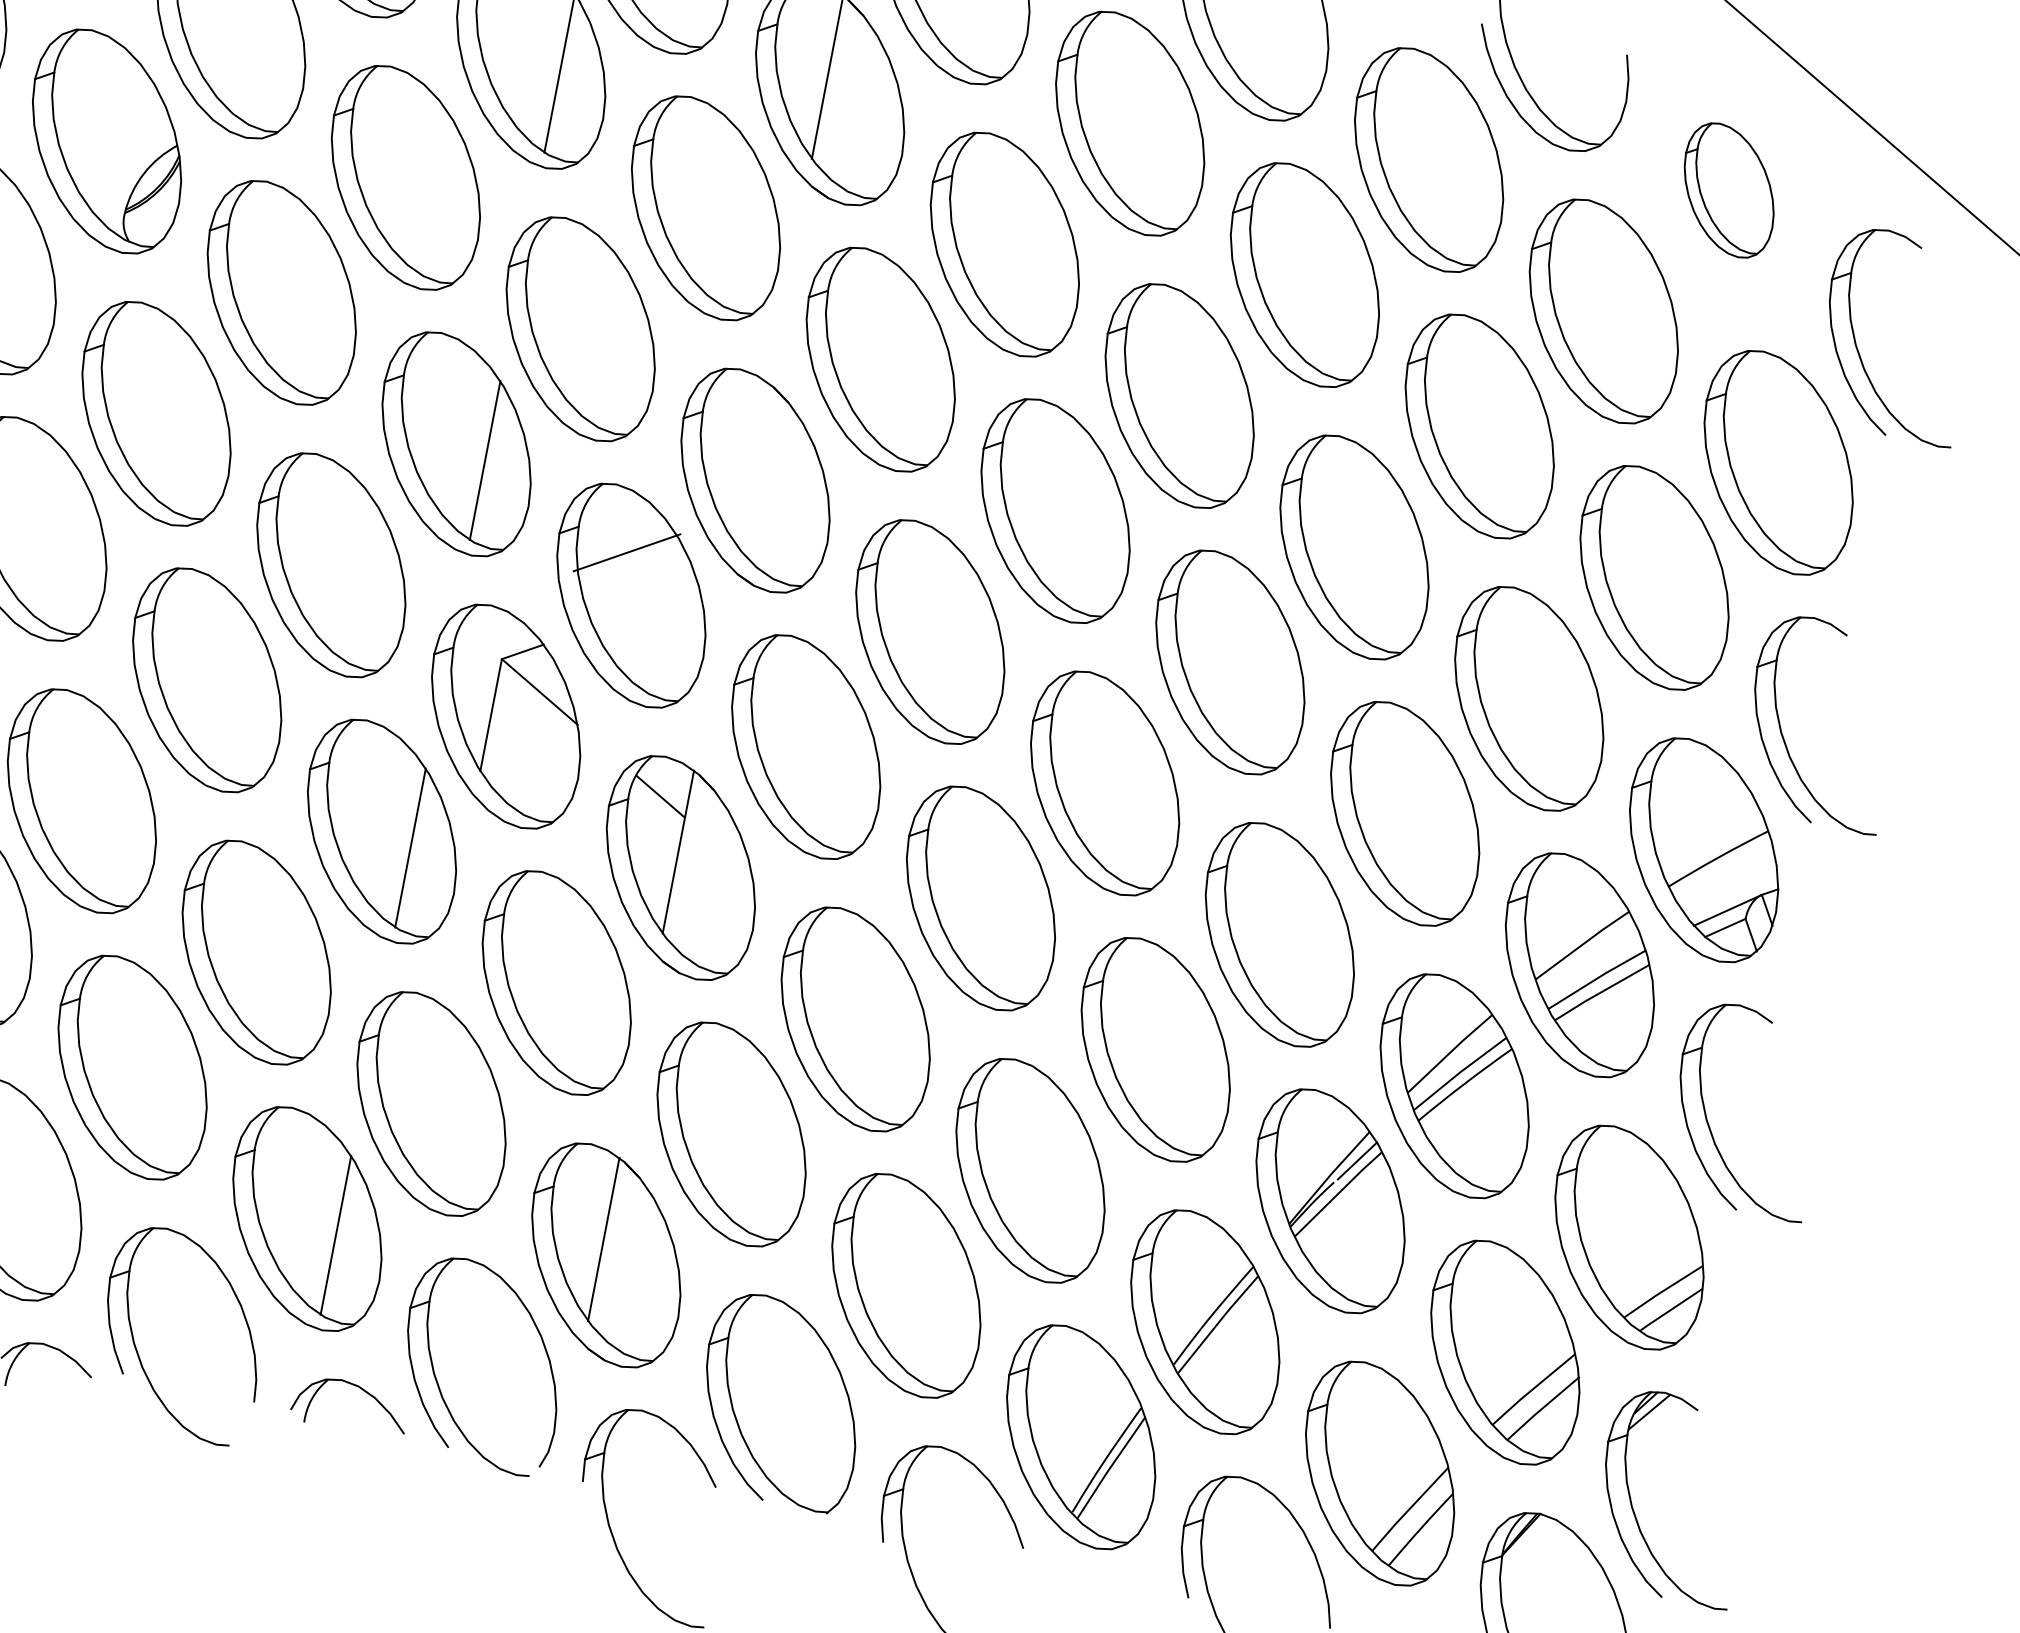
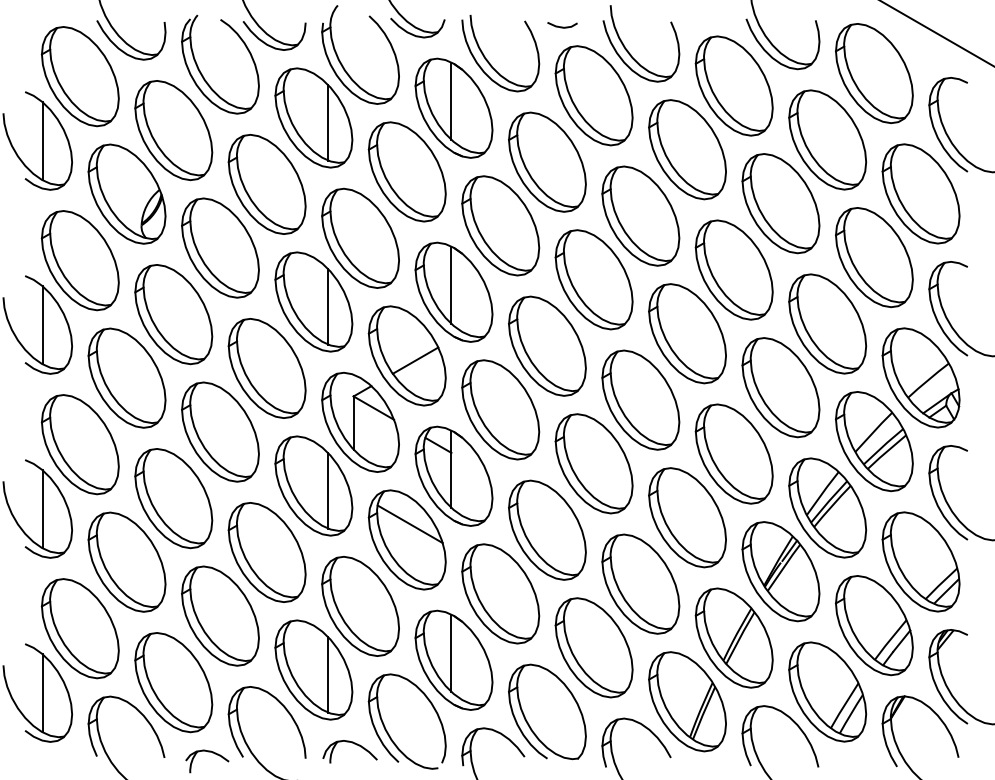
part: (1729, 190) -> (874, 73), size x1.67
line: (753, 463) -> (451, 284), added
line: (626, 552) -> (415, 360), moved
line: (567, 951) -> (409, 524), added

